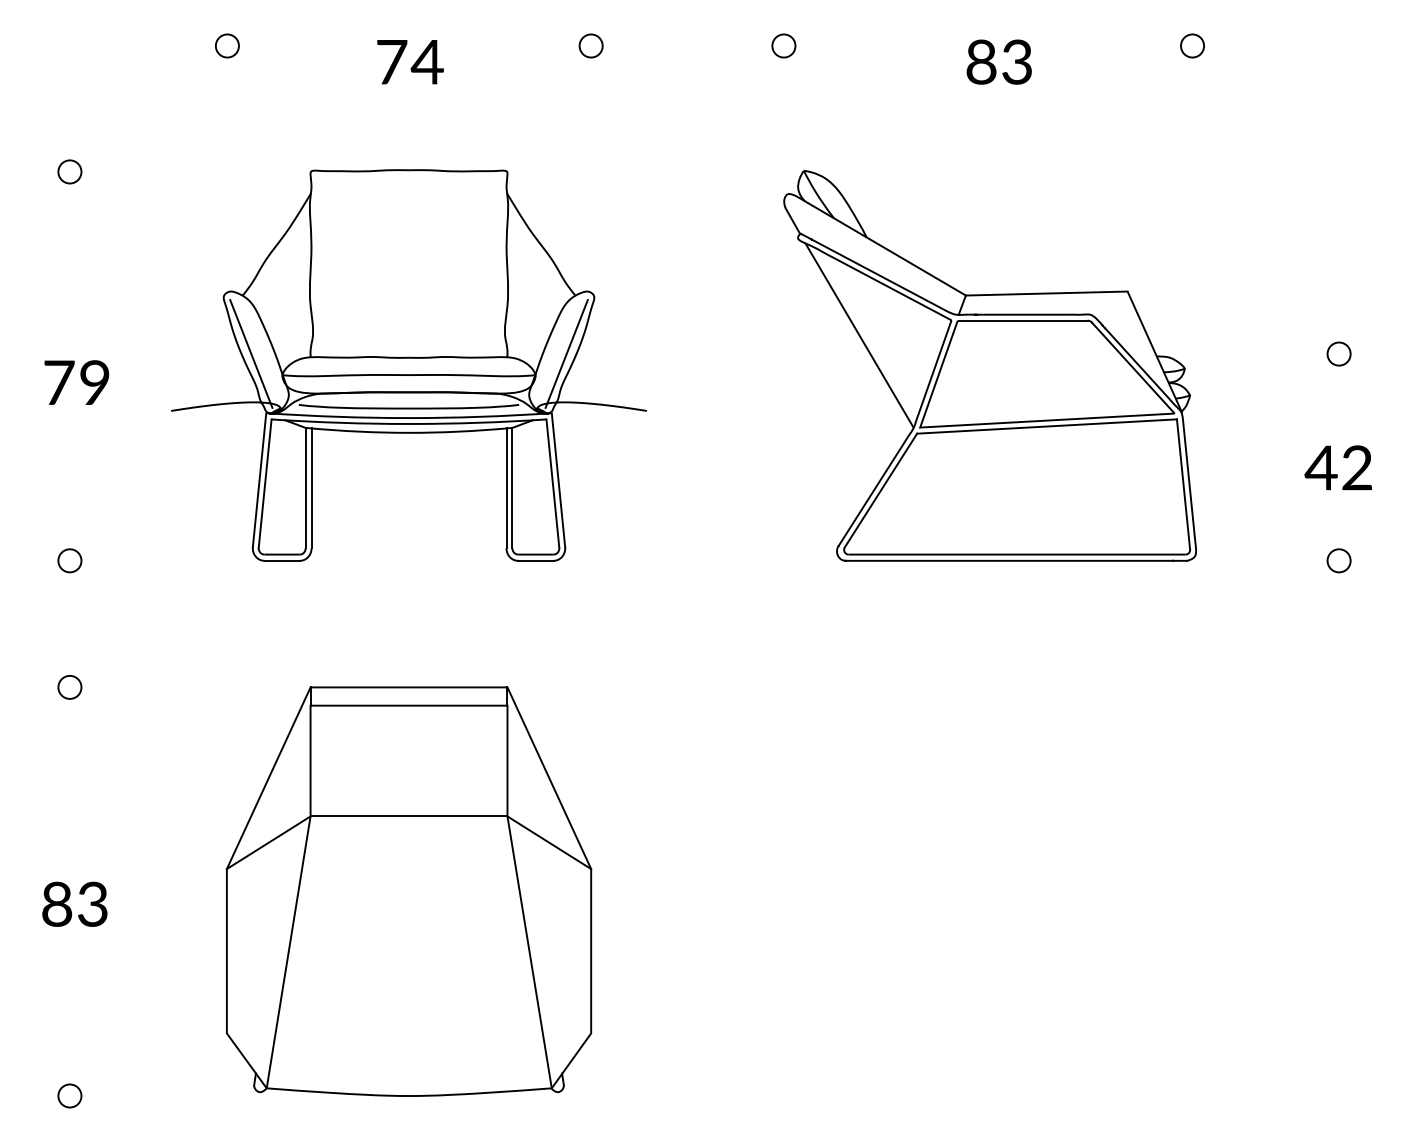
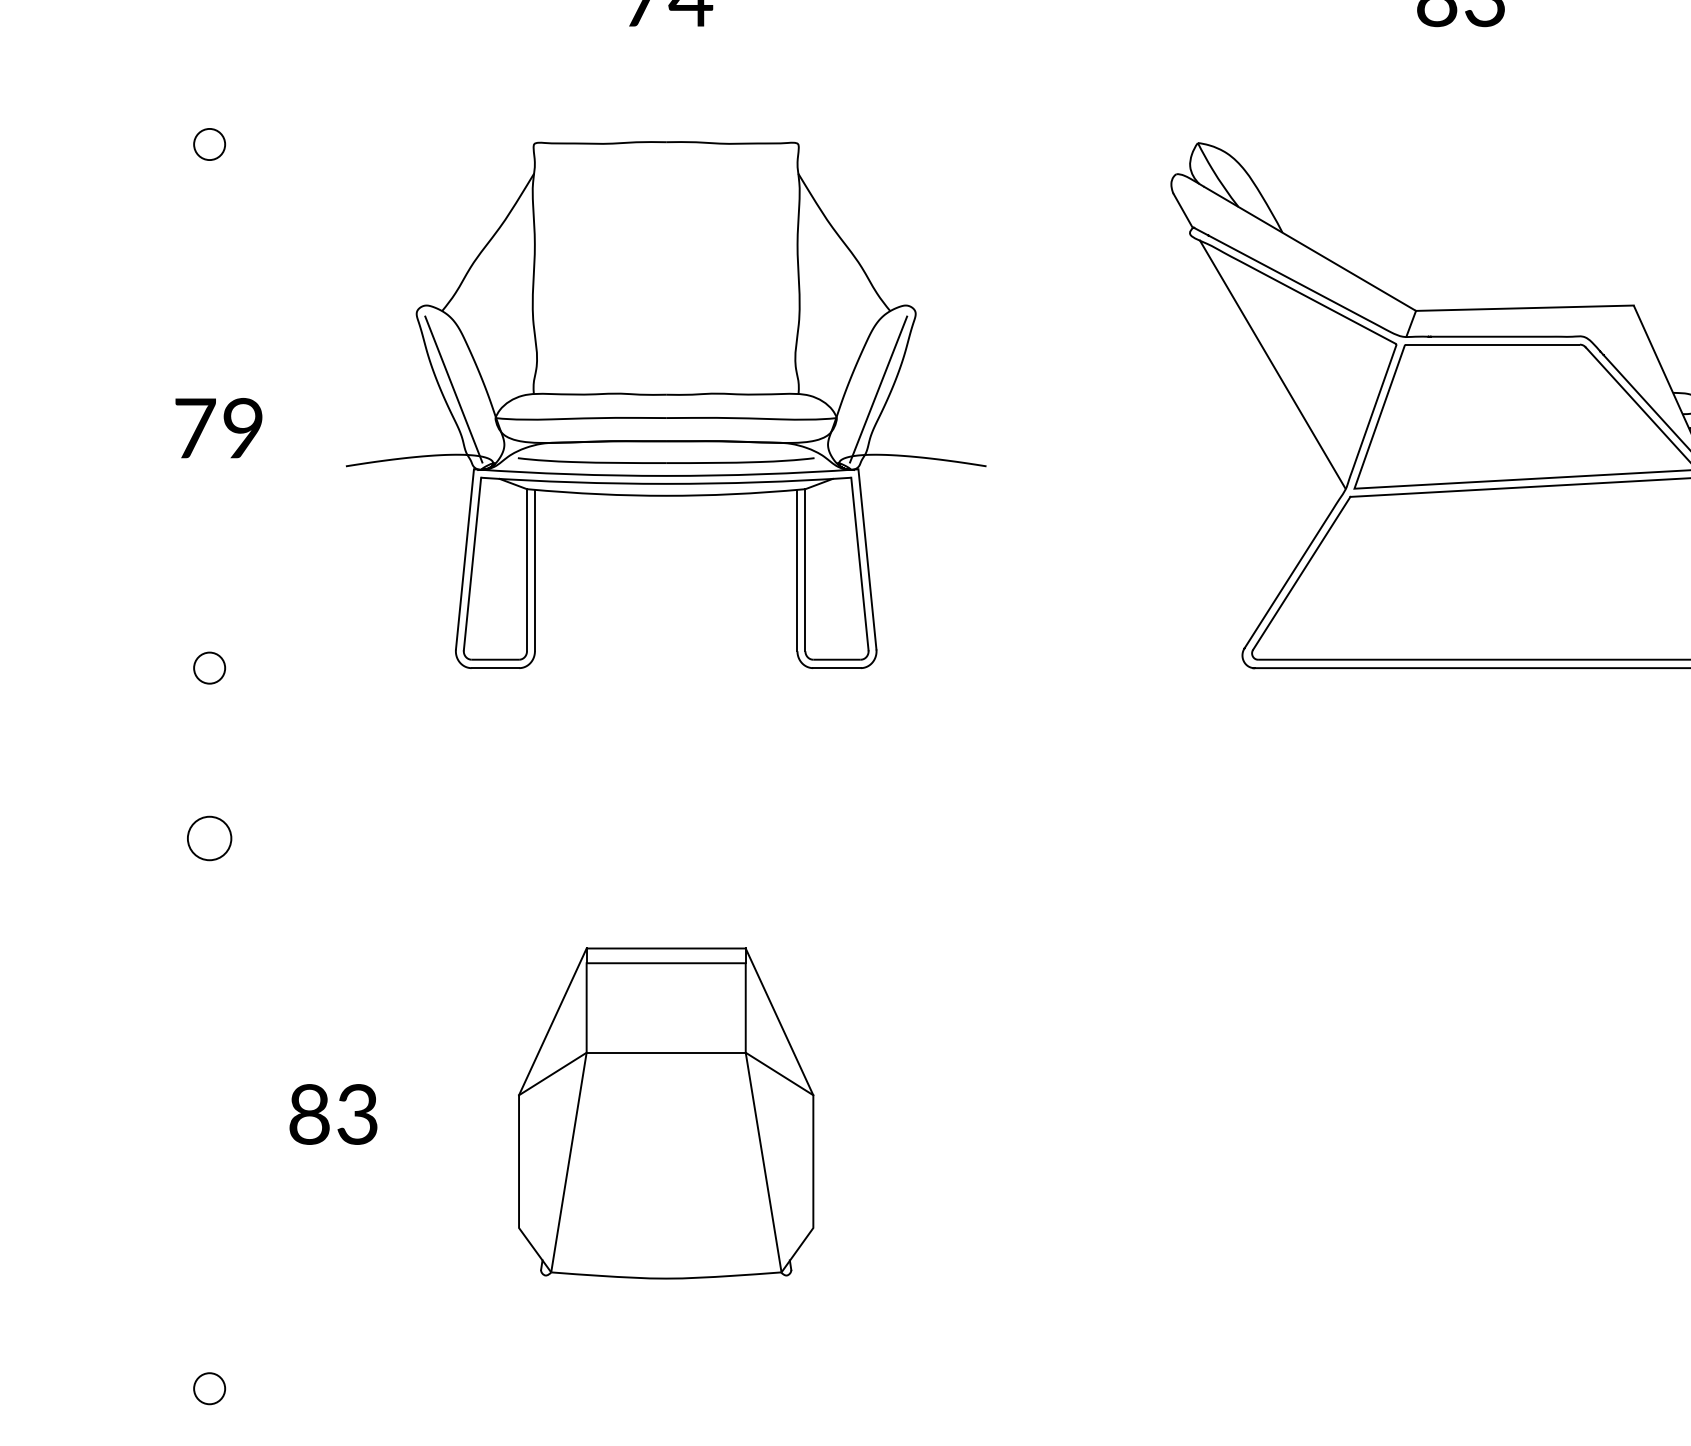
part: (69, 687) -> (209, 838), size x1.4
part: (408, 891) -> (665, 1113), size x0.6
text: (74, 903) -> (332, 1113), moved

